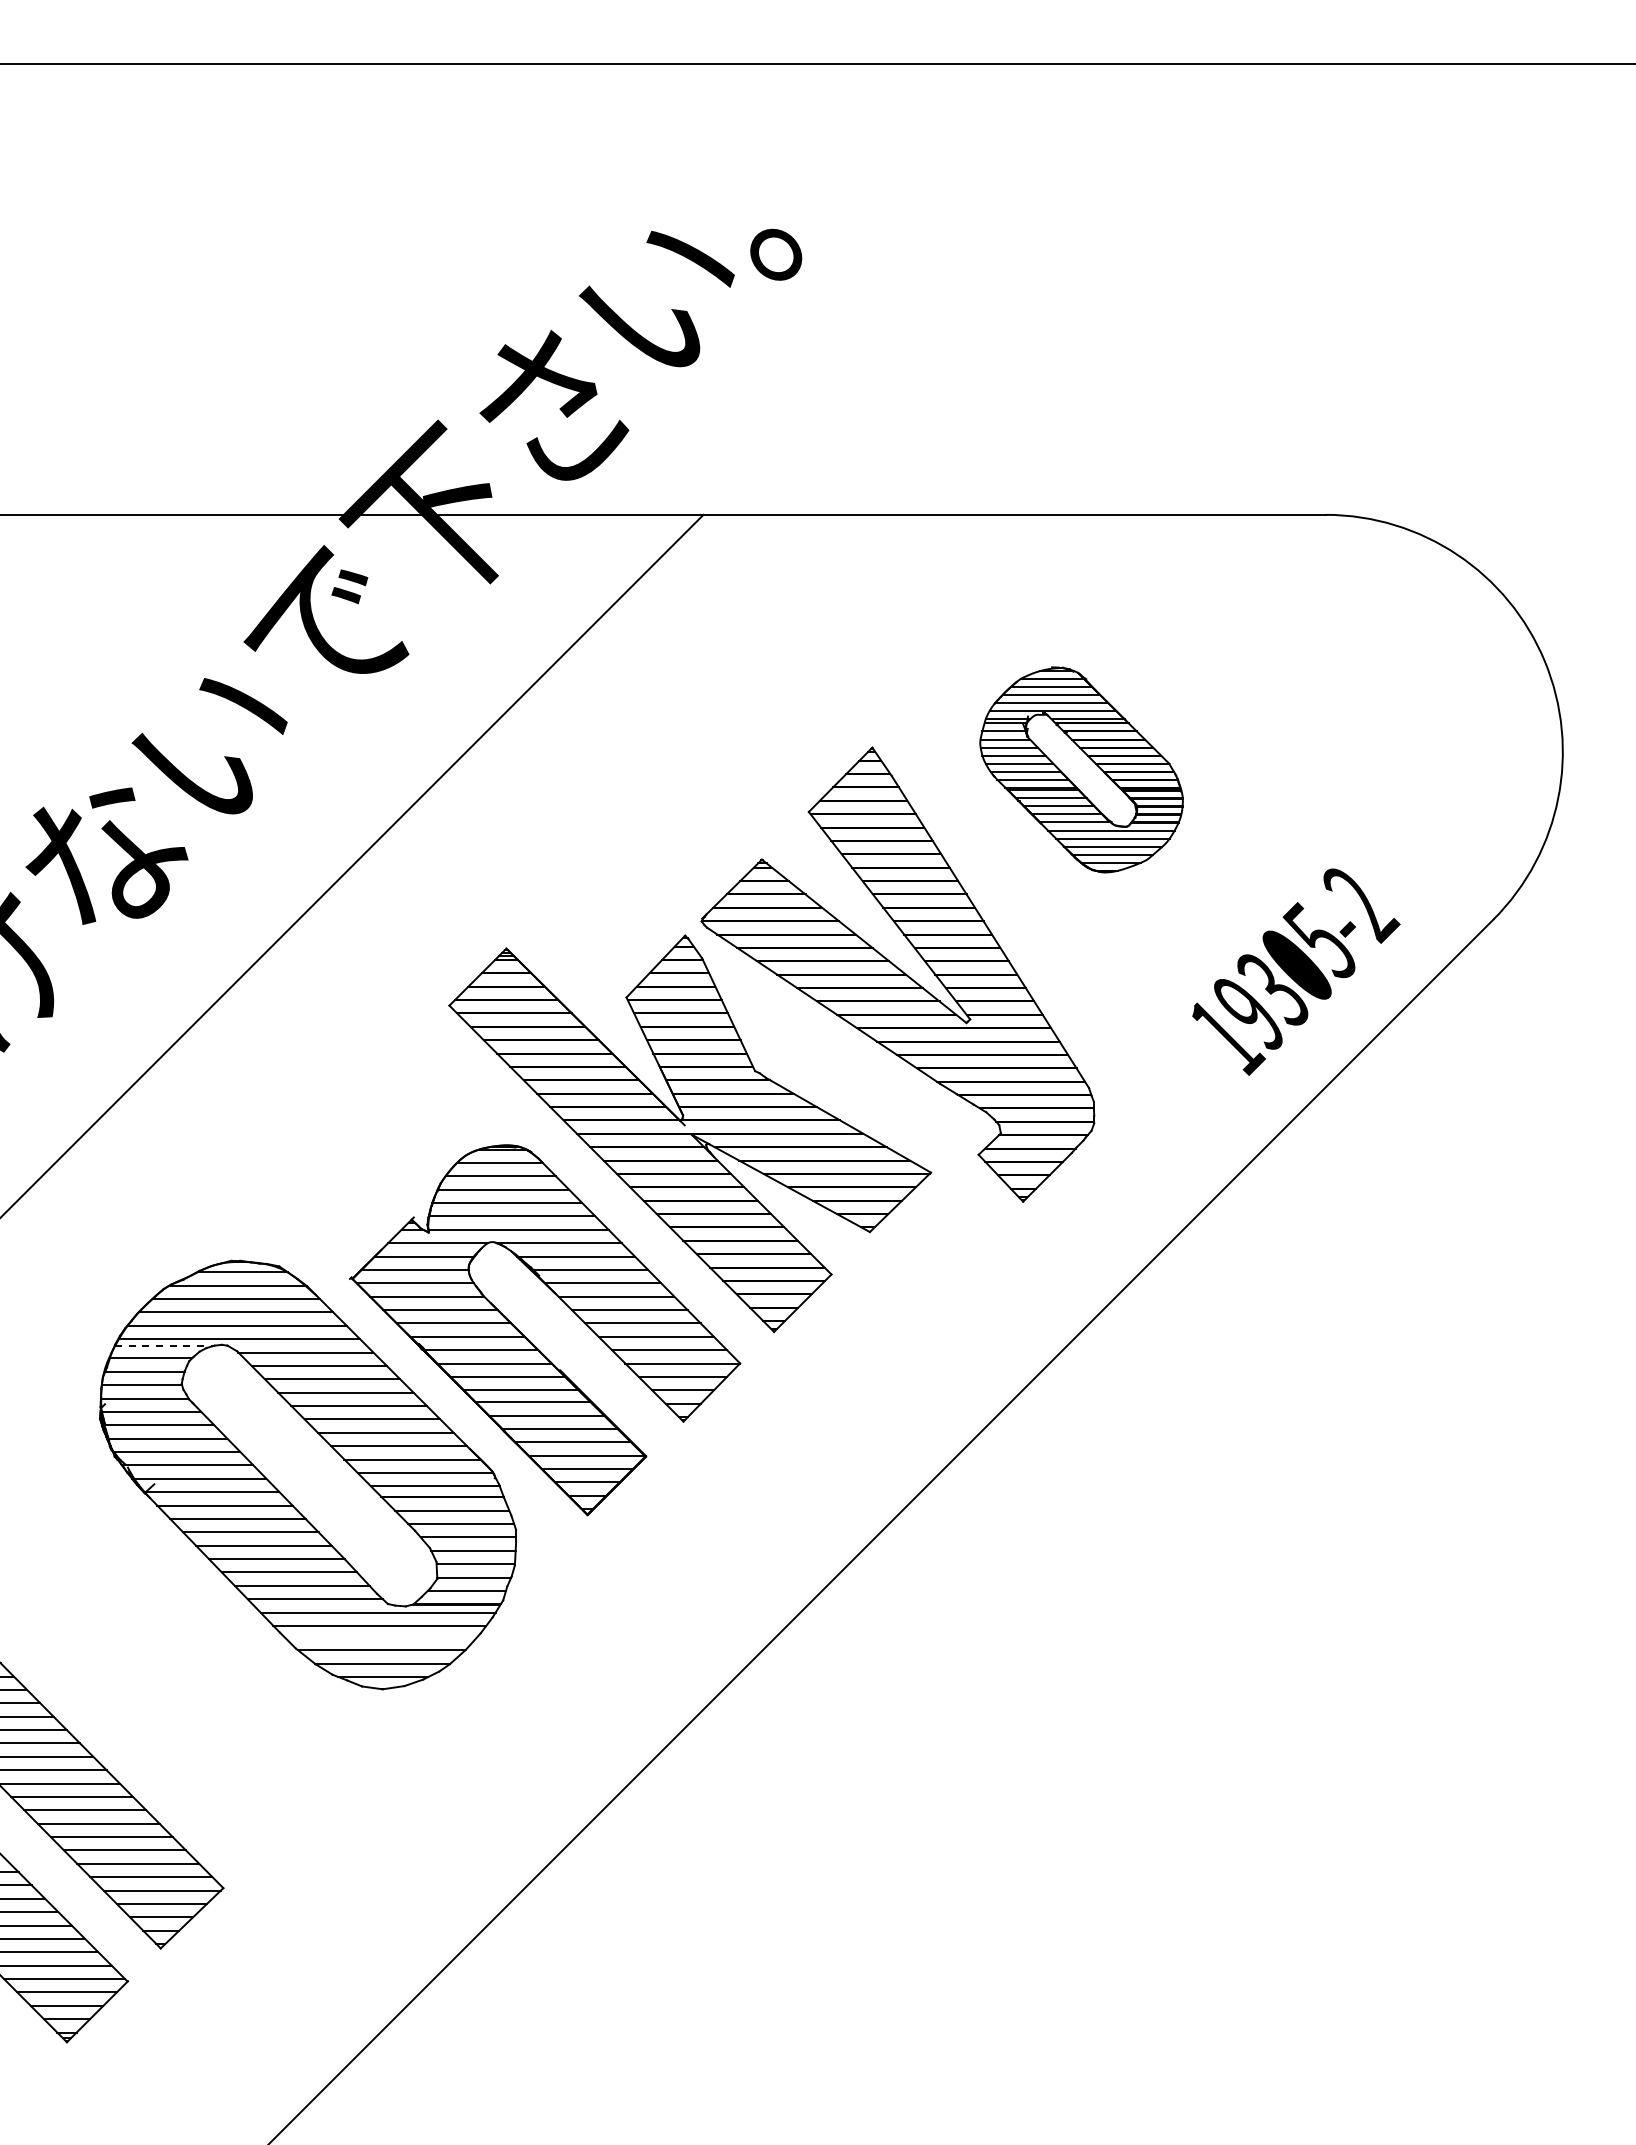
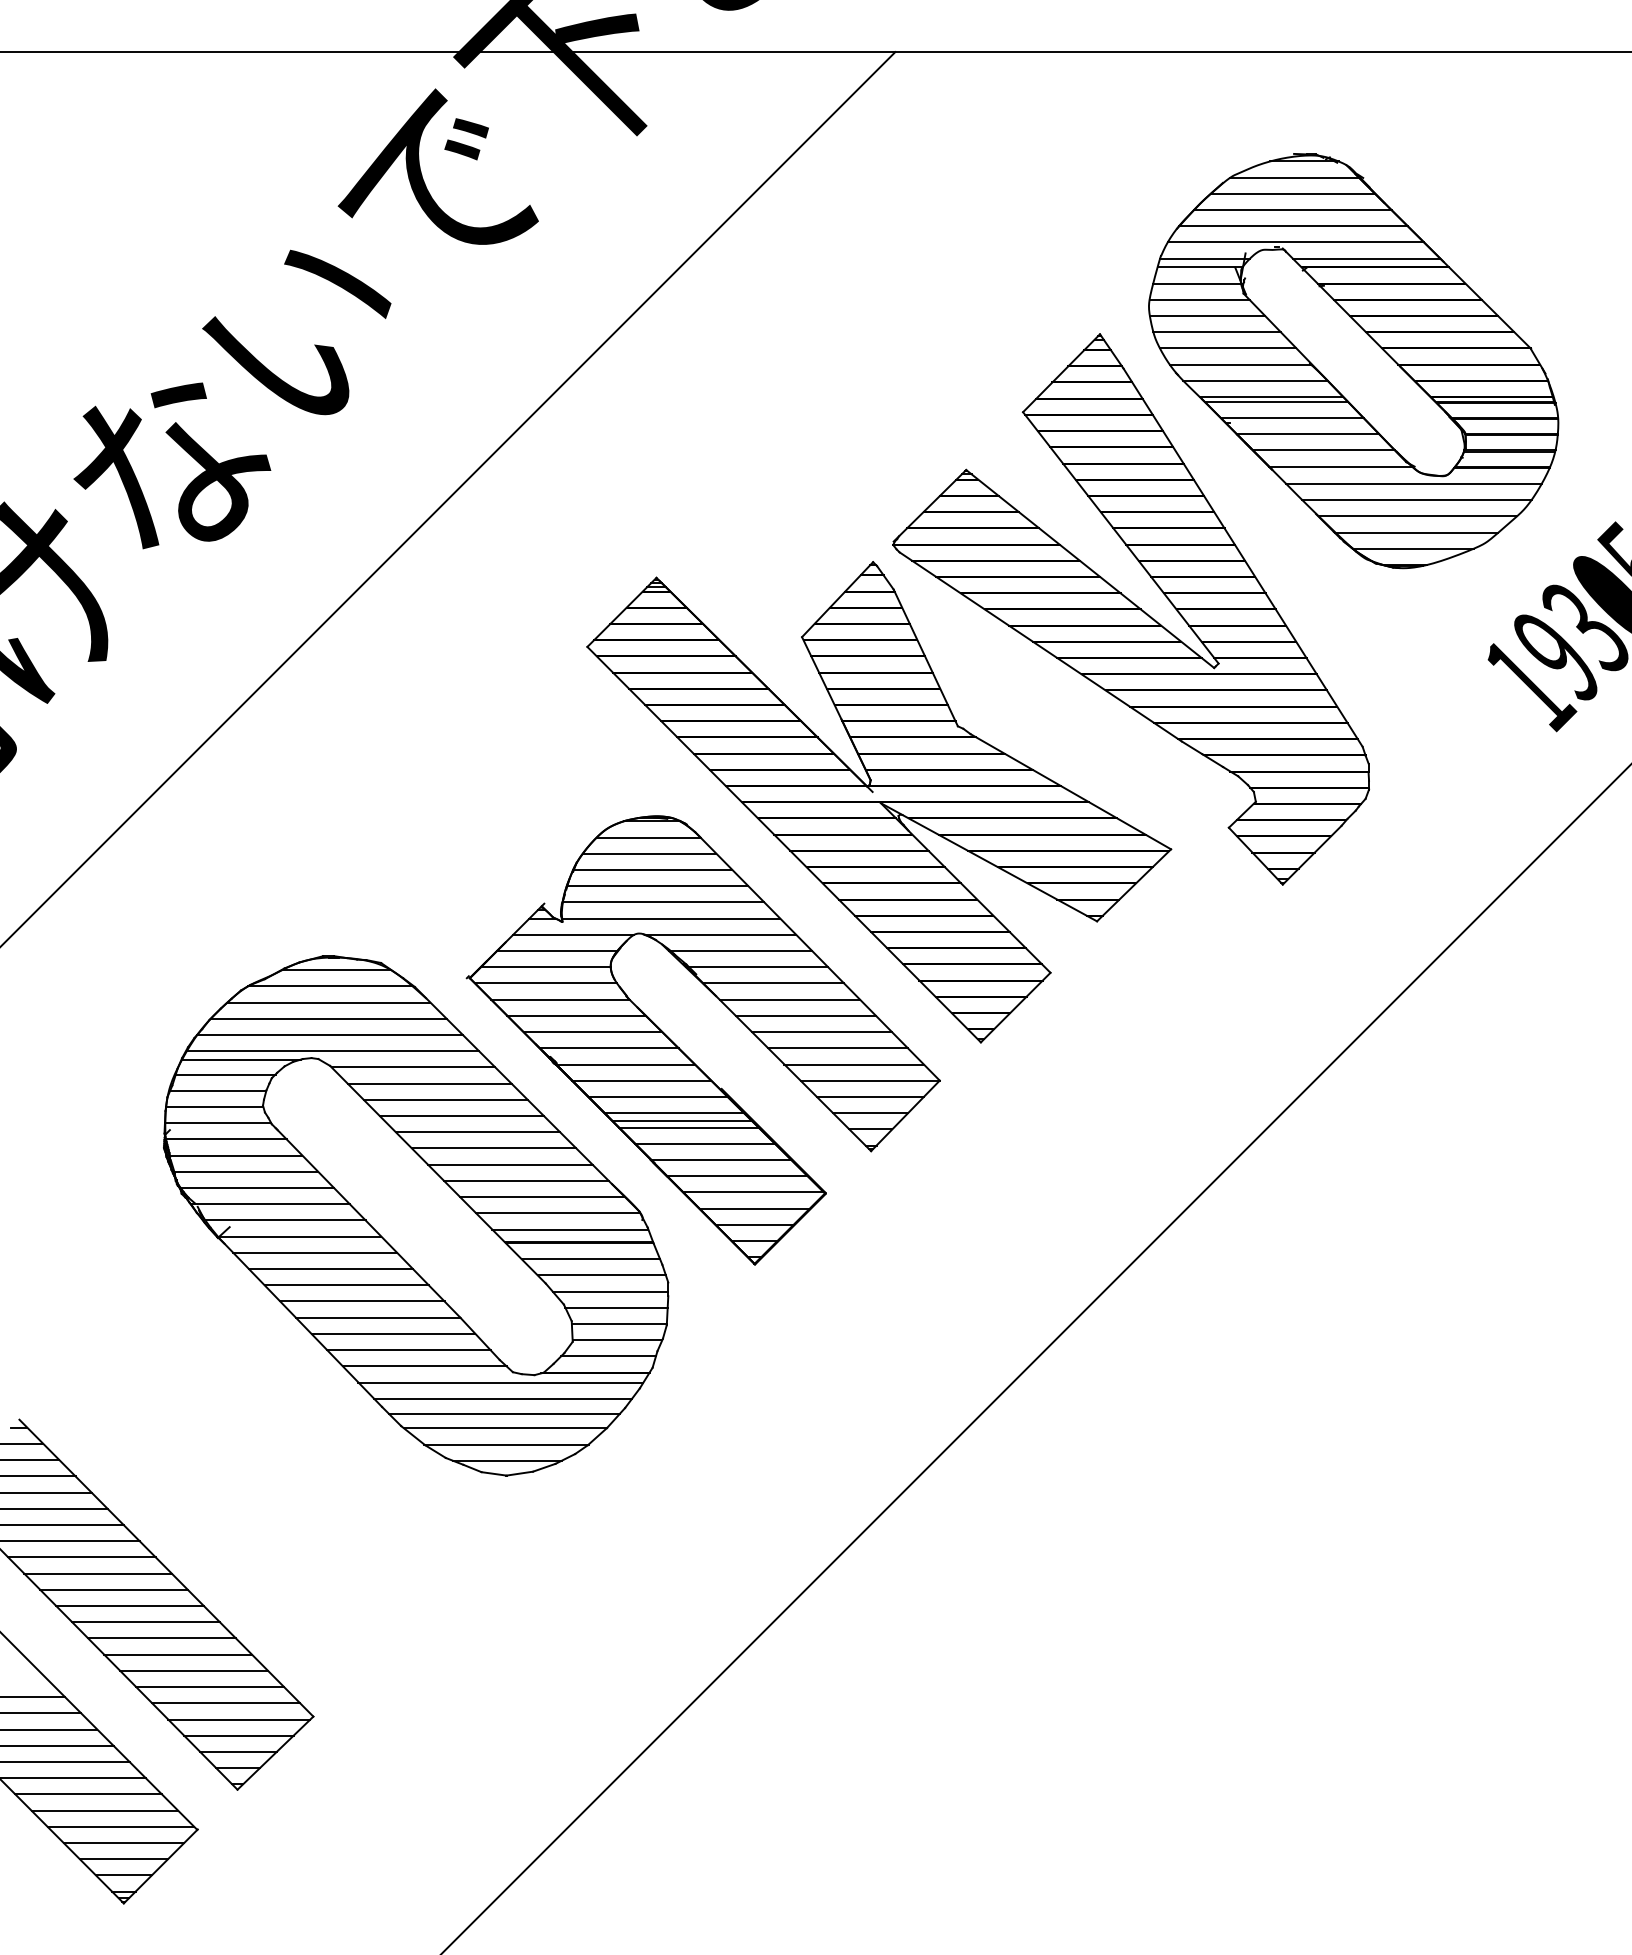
part: (1081, 769) -> (1353, 360), size x1.67
line: (163, 1346) -> (240, 1060), dashed -> solid
line: (527, 1396) -> (682, 1120), added
line: (380, 1638) -> (503, 1414), added

